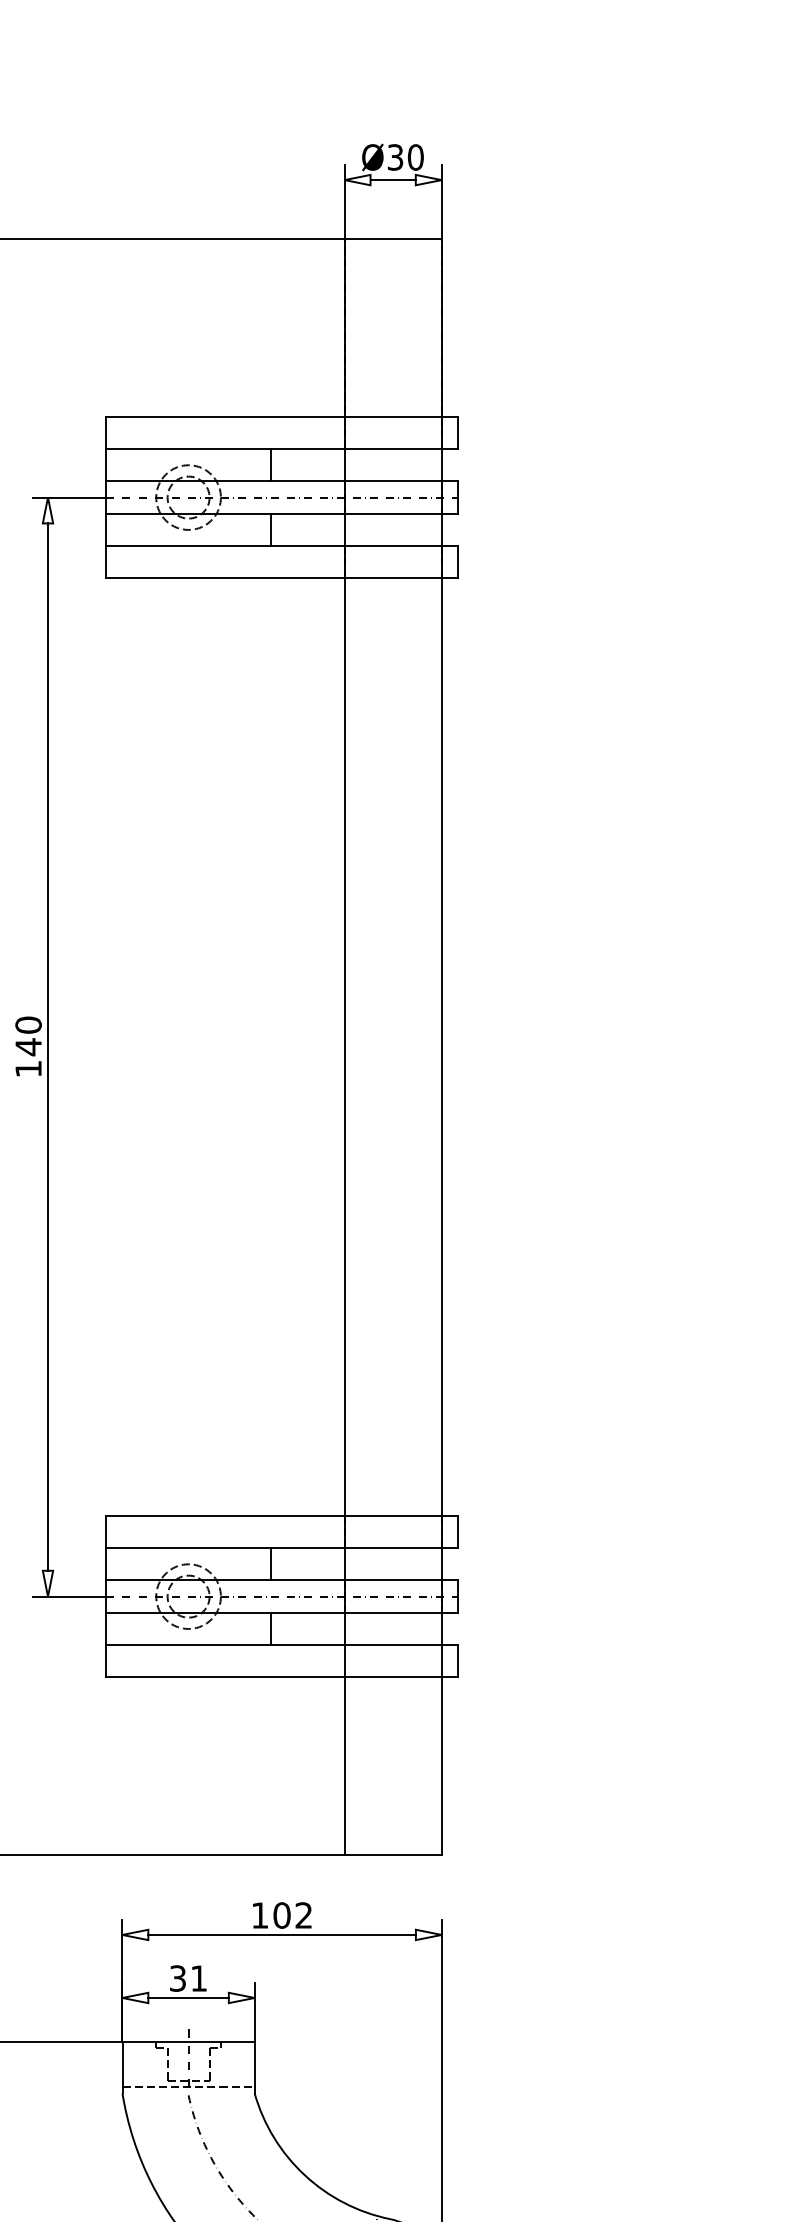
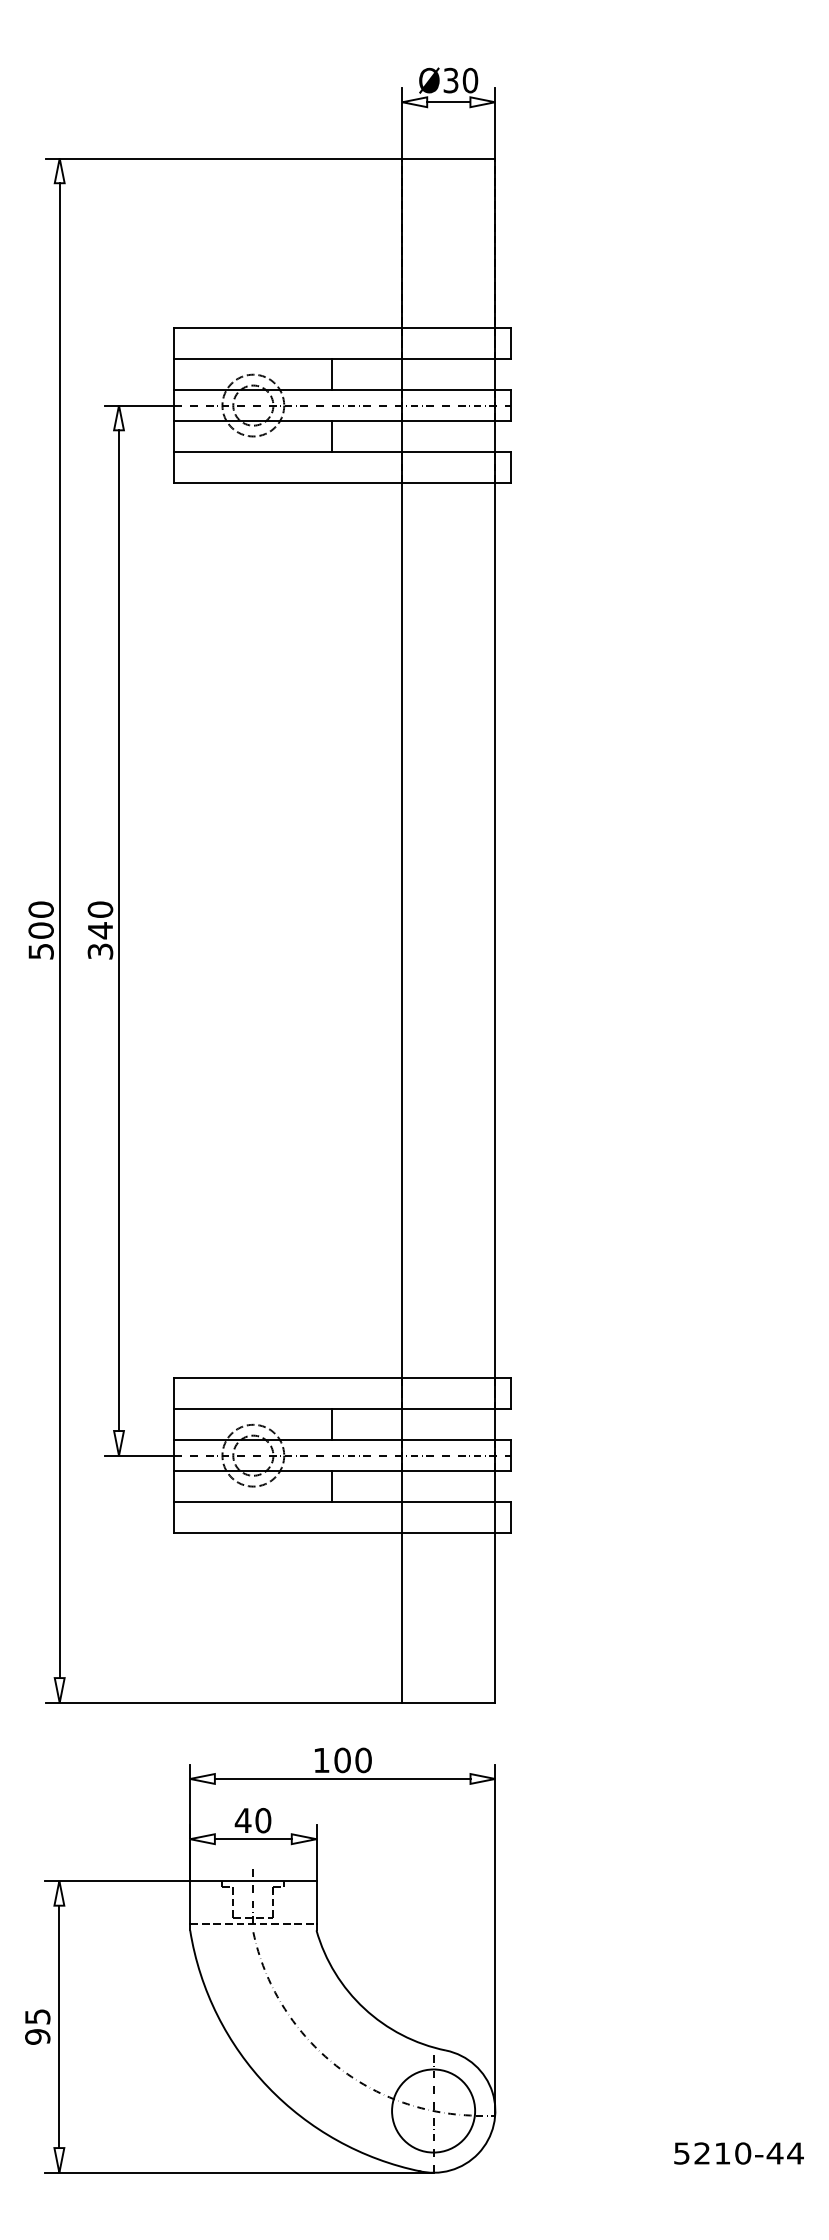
text: (28, 1068) -> (100, 951), 140 -> 340
text: (303, 1915) -> (363, 1760), 102 -> 100
text: (187, 1978) -> (252, 1820), 31 -> 40

